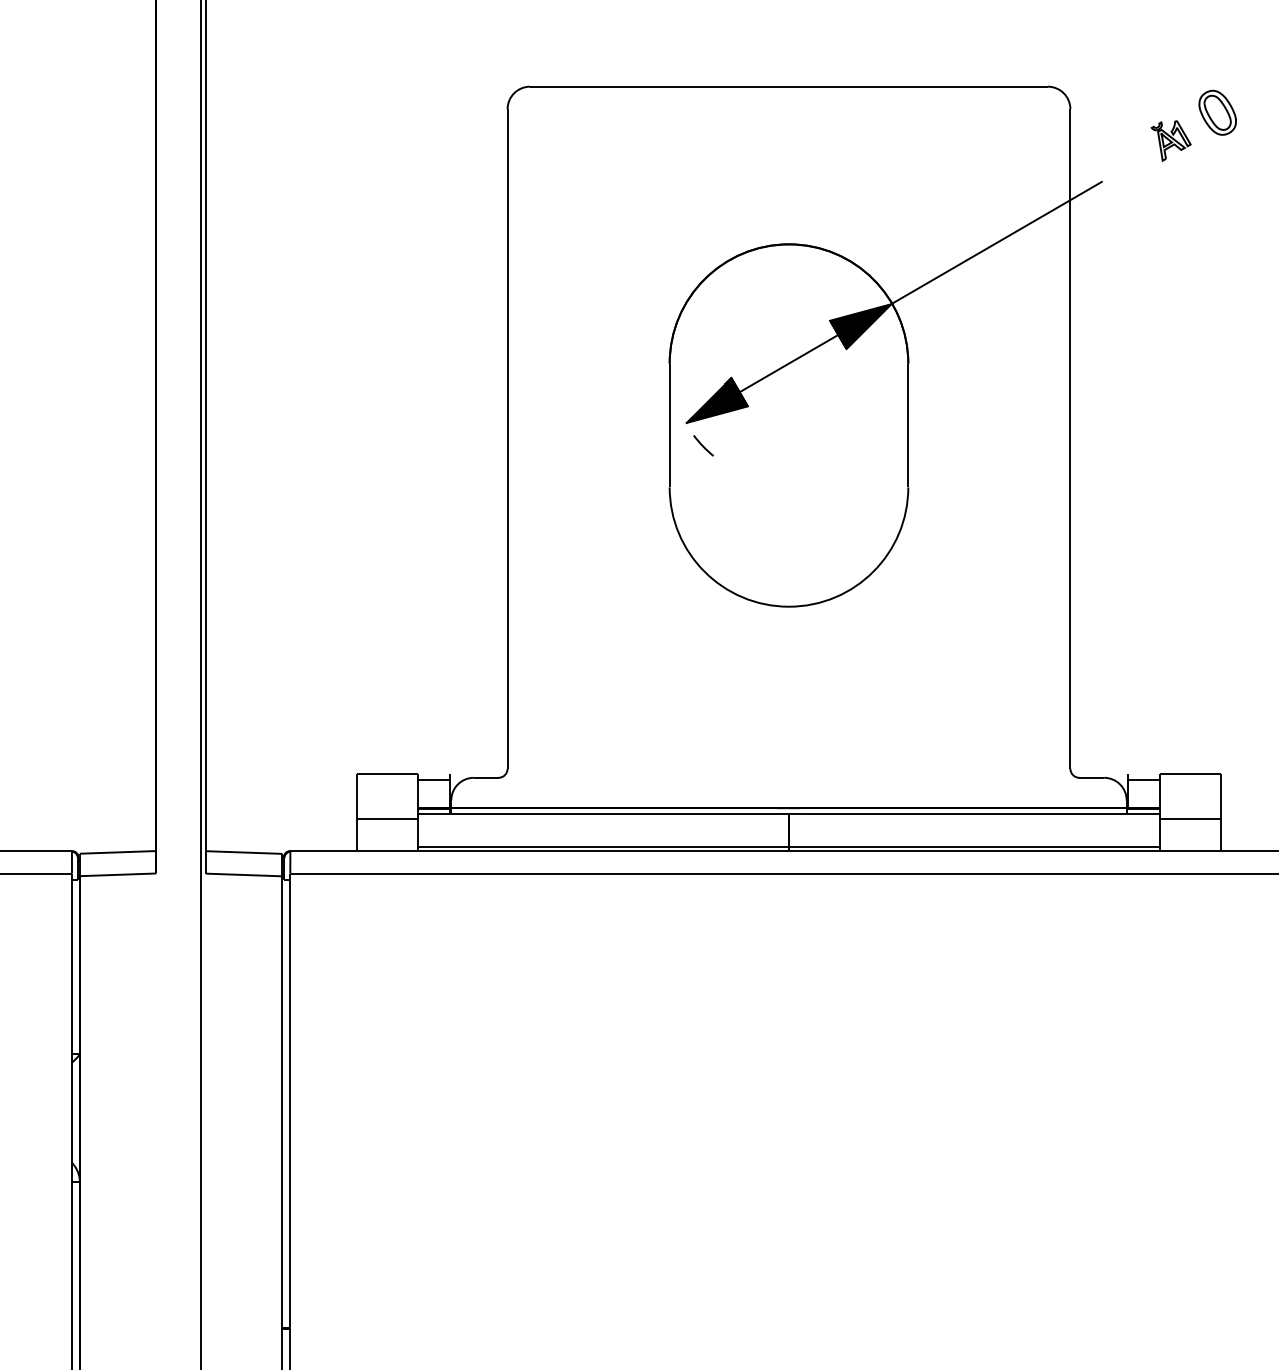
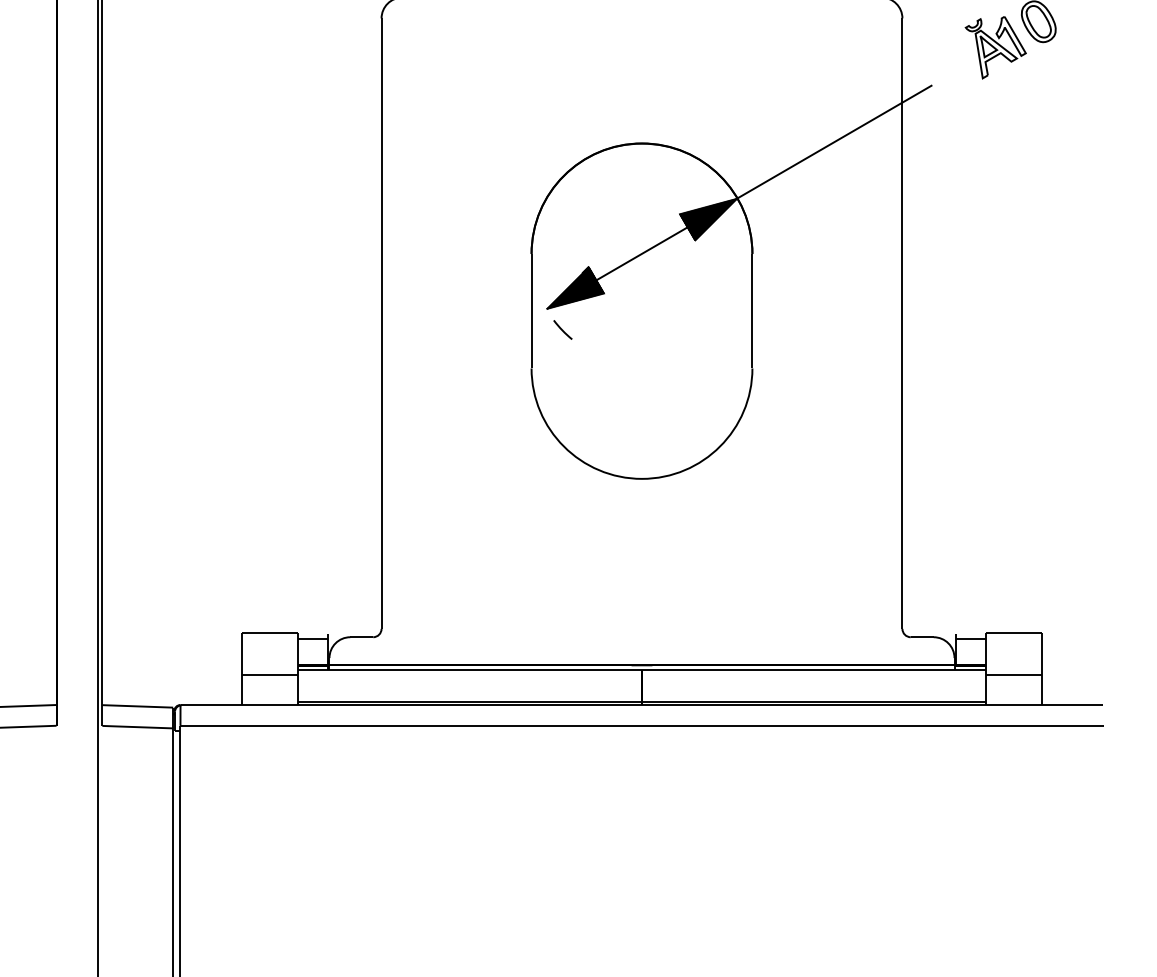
part: (1170, 140) -> (995, 47), size x1.67

